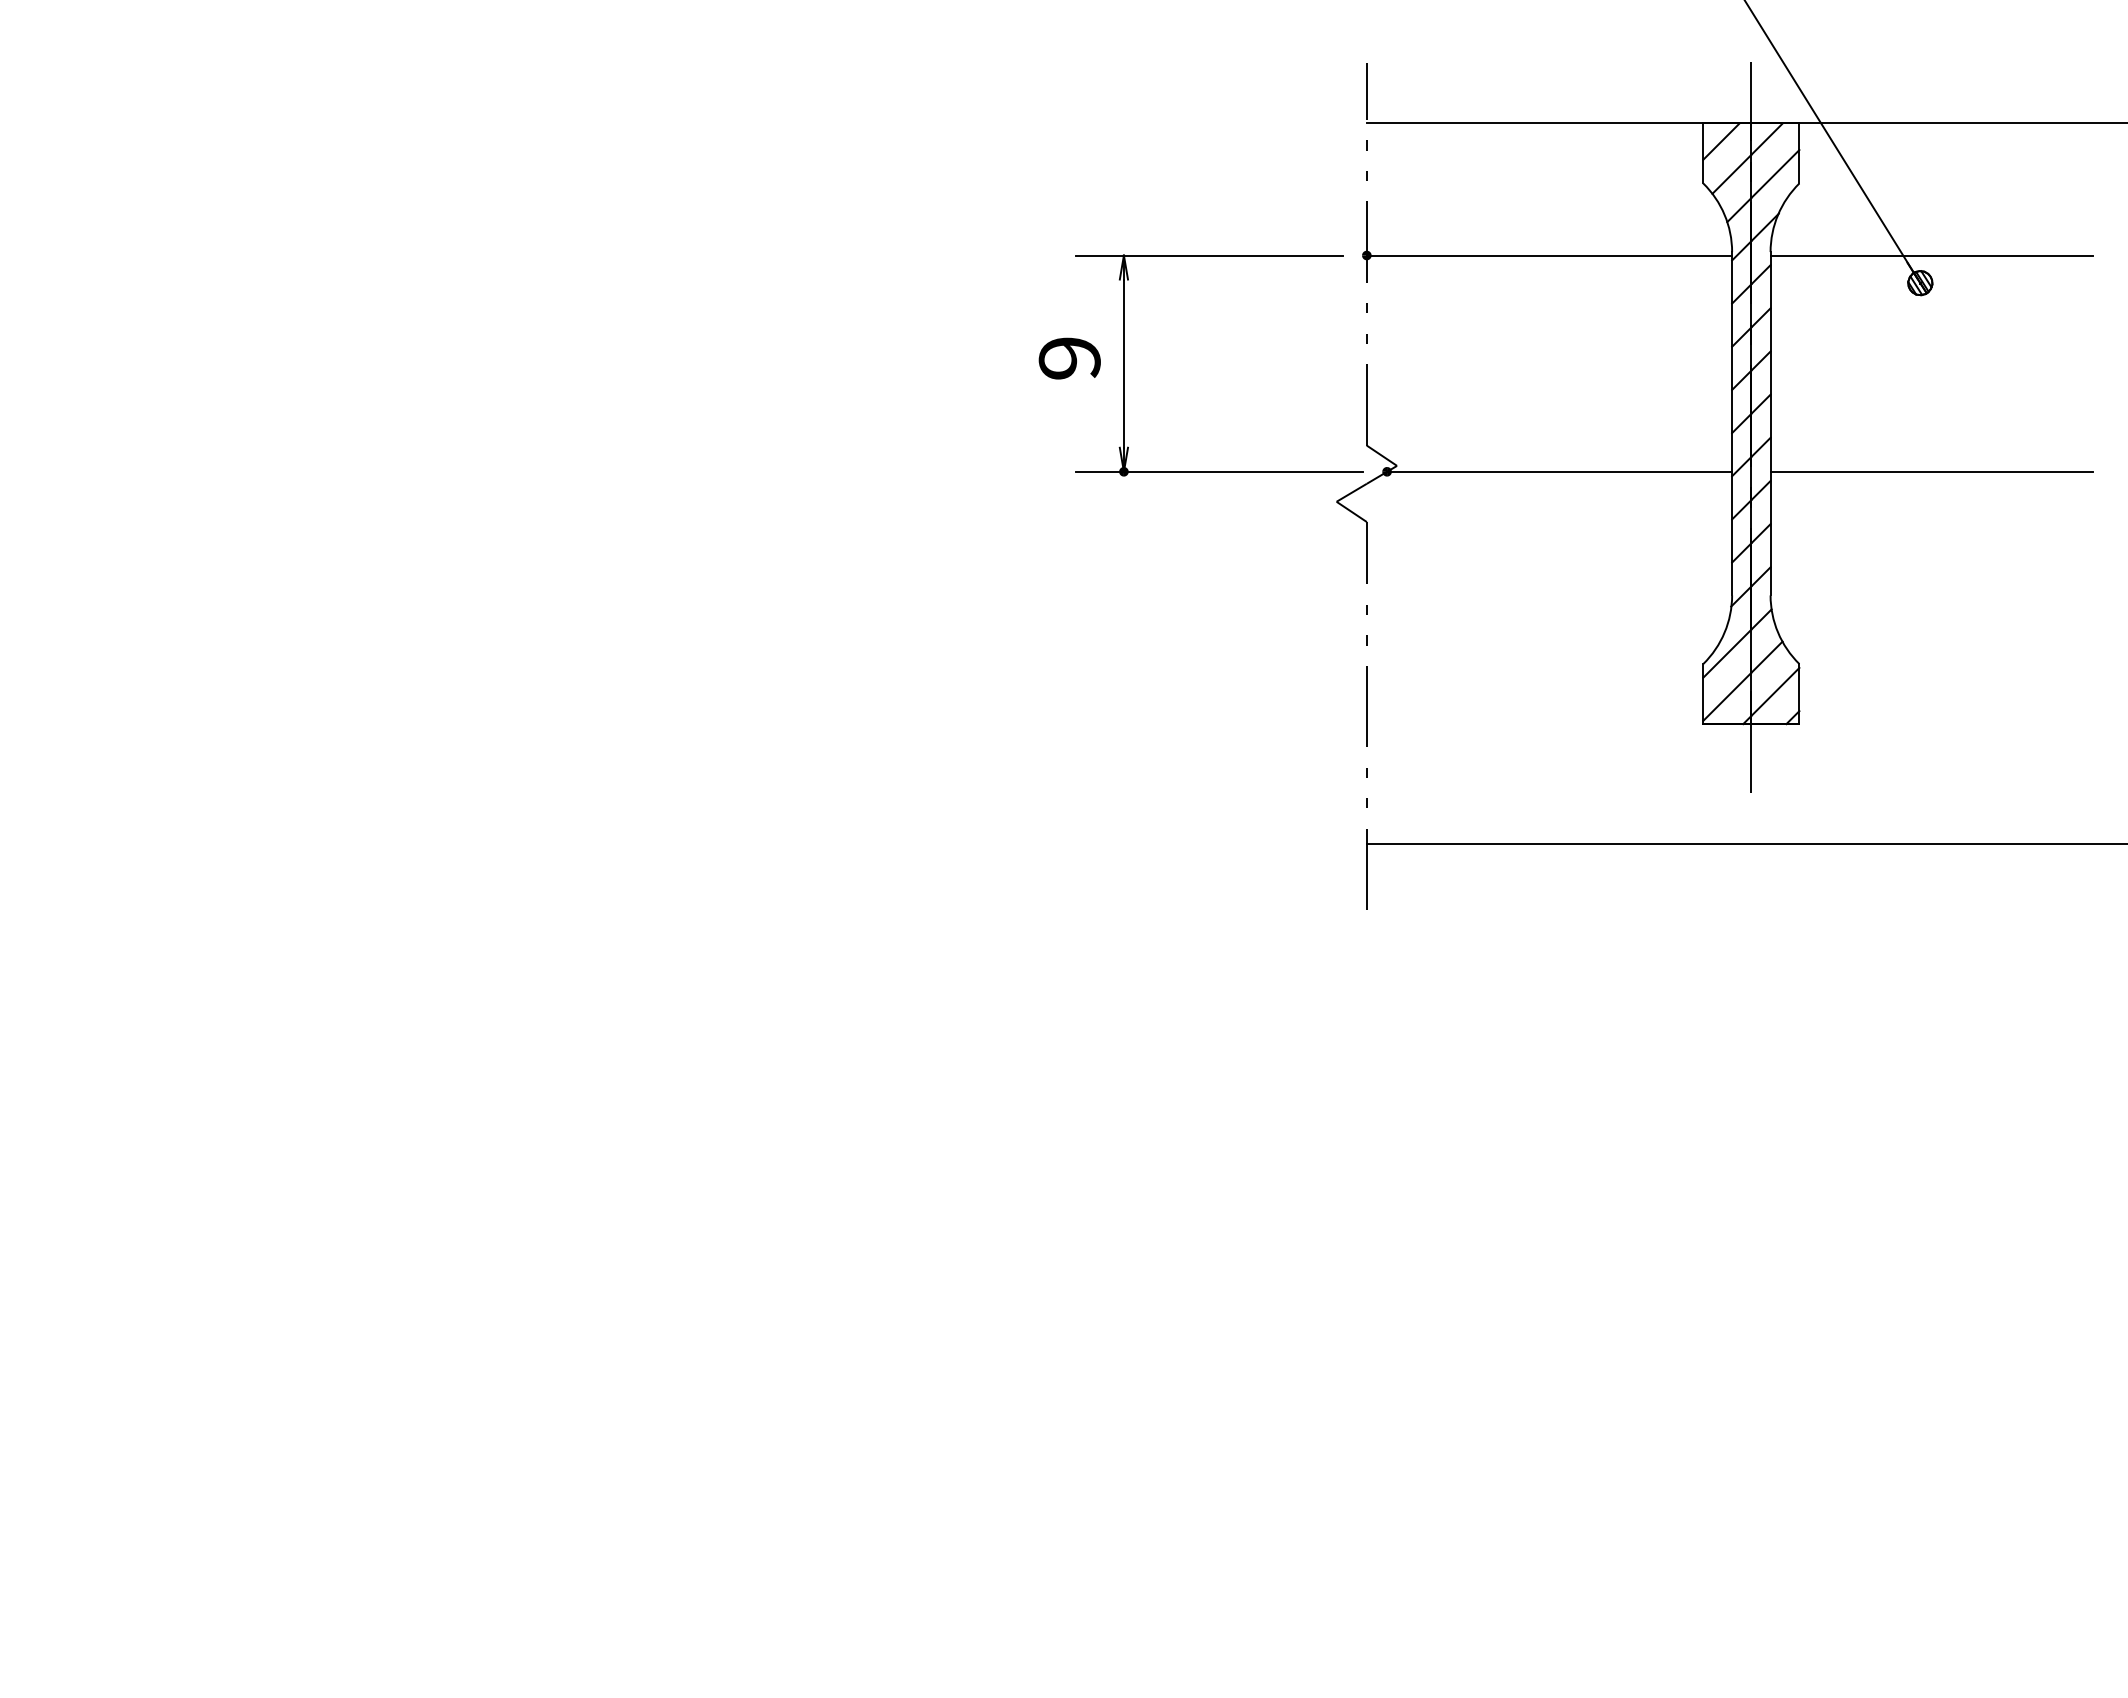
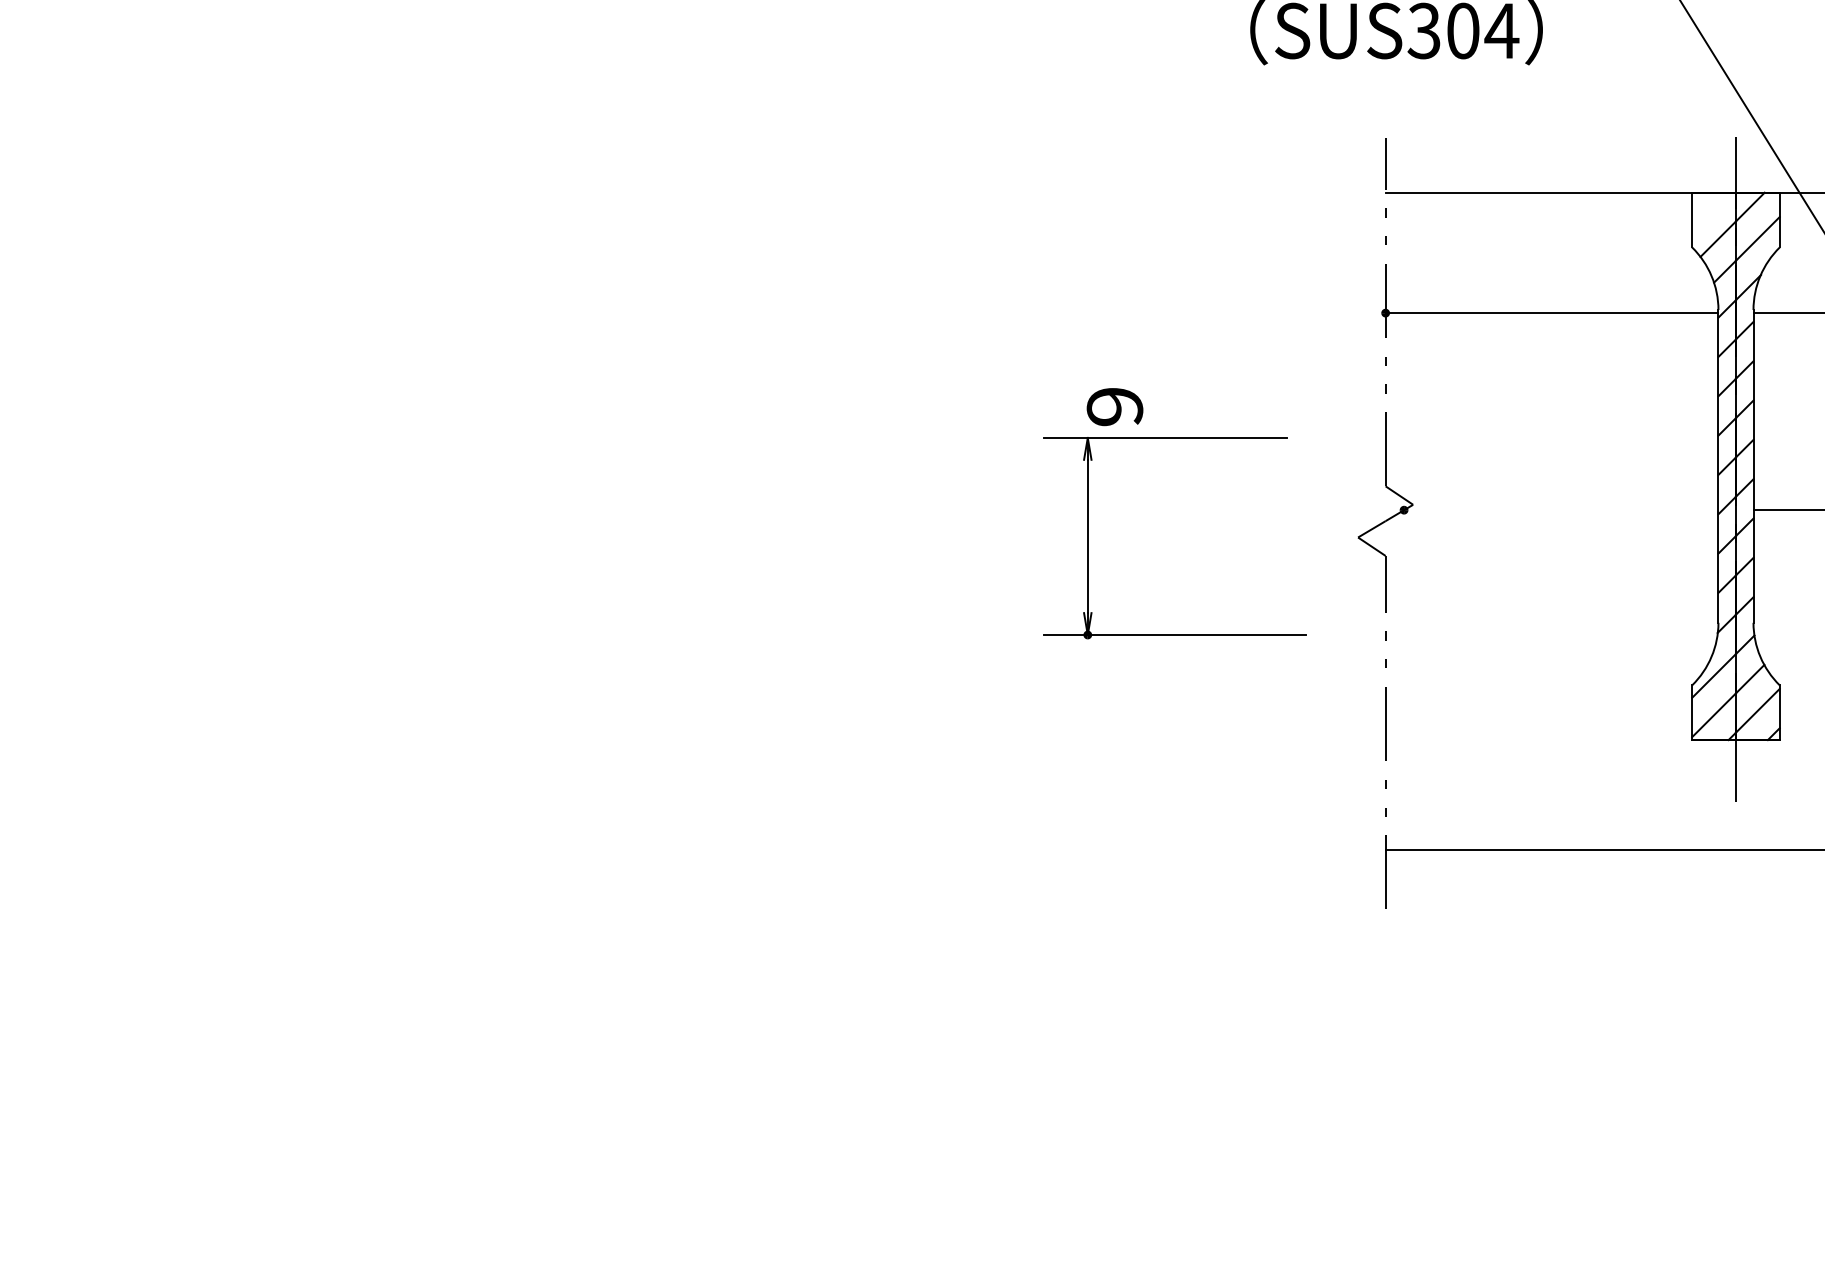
line: (1721, 141) -> (1708, 209), removed
part: (1124, 365) -> (1088, 538), moved
line: (1559, 471) -> (1561, 509), removed

